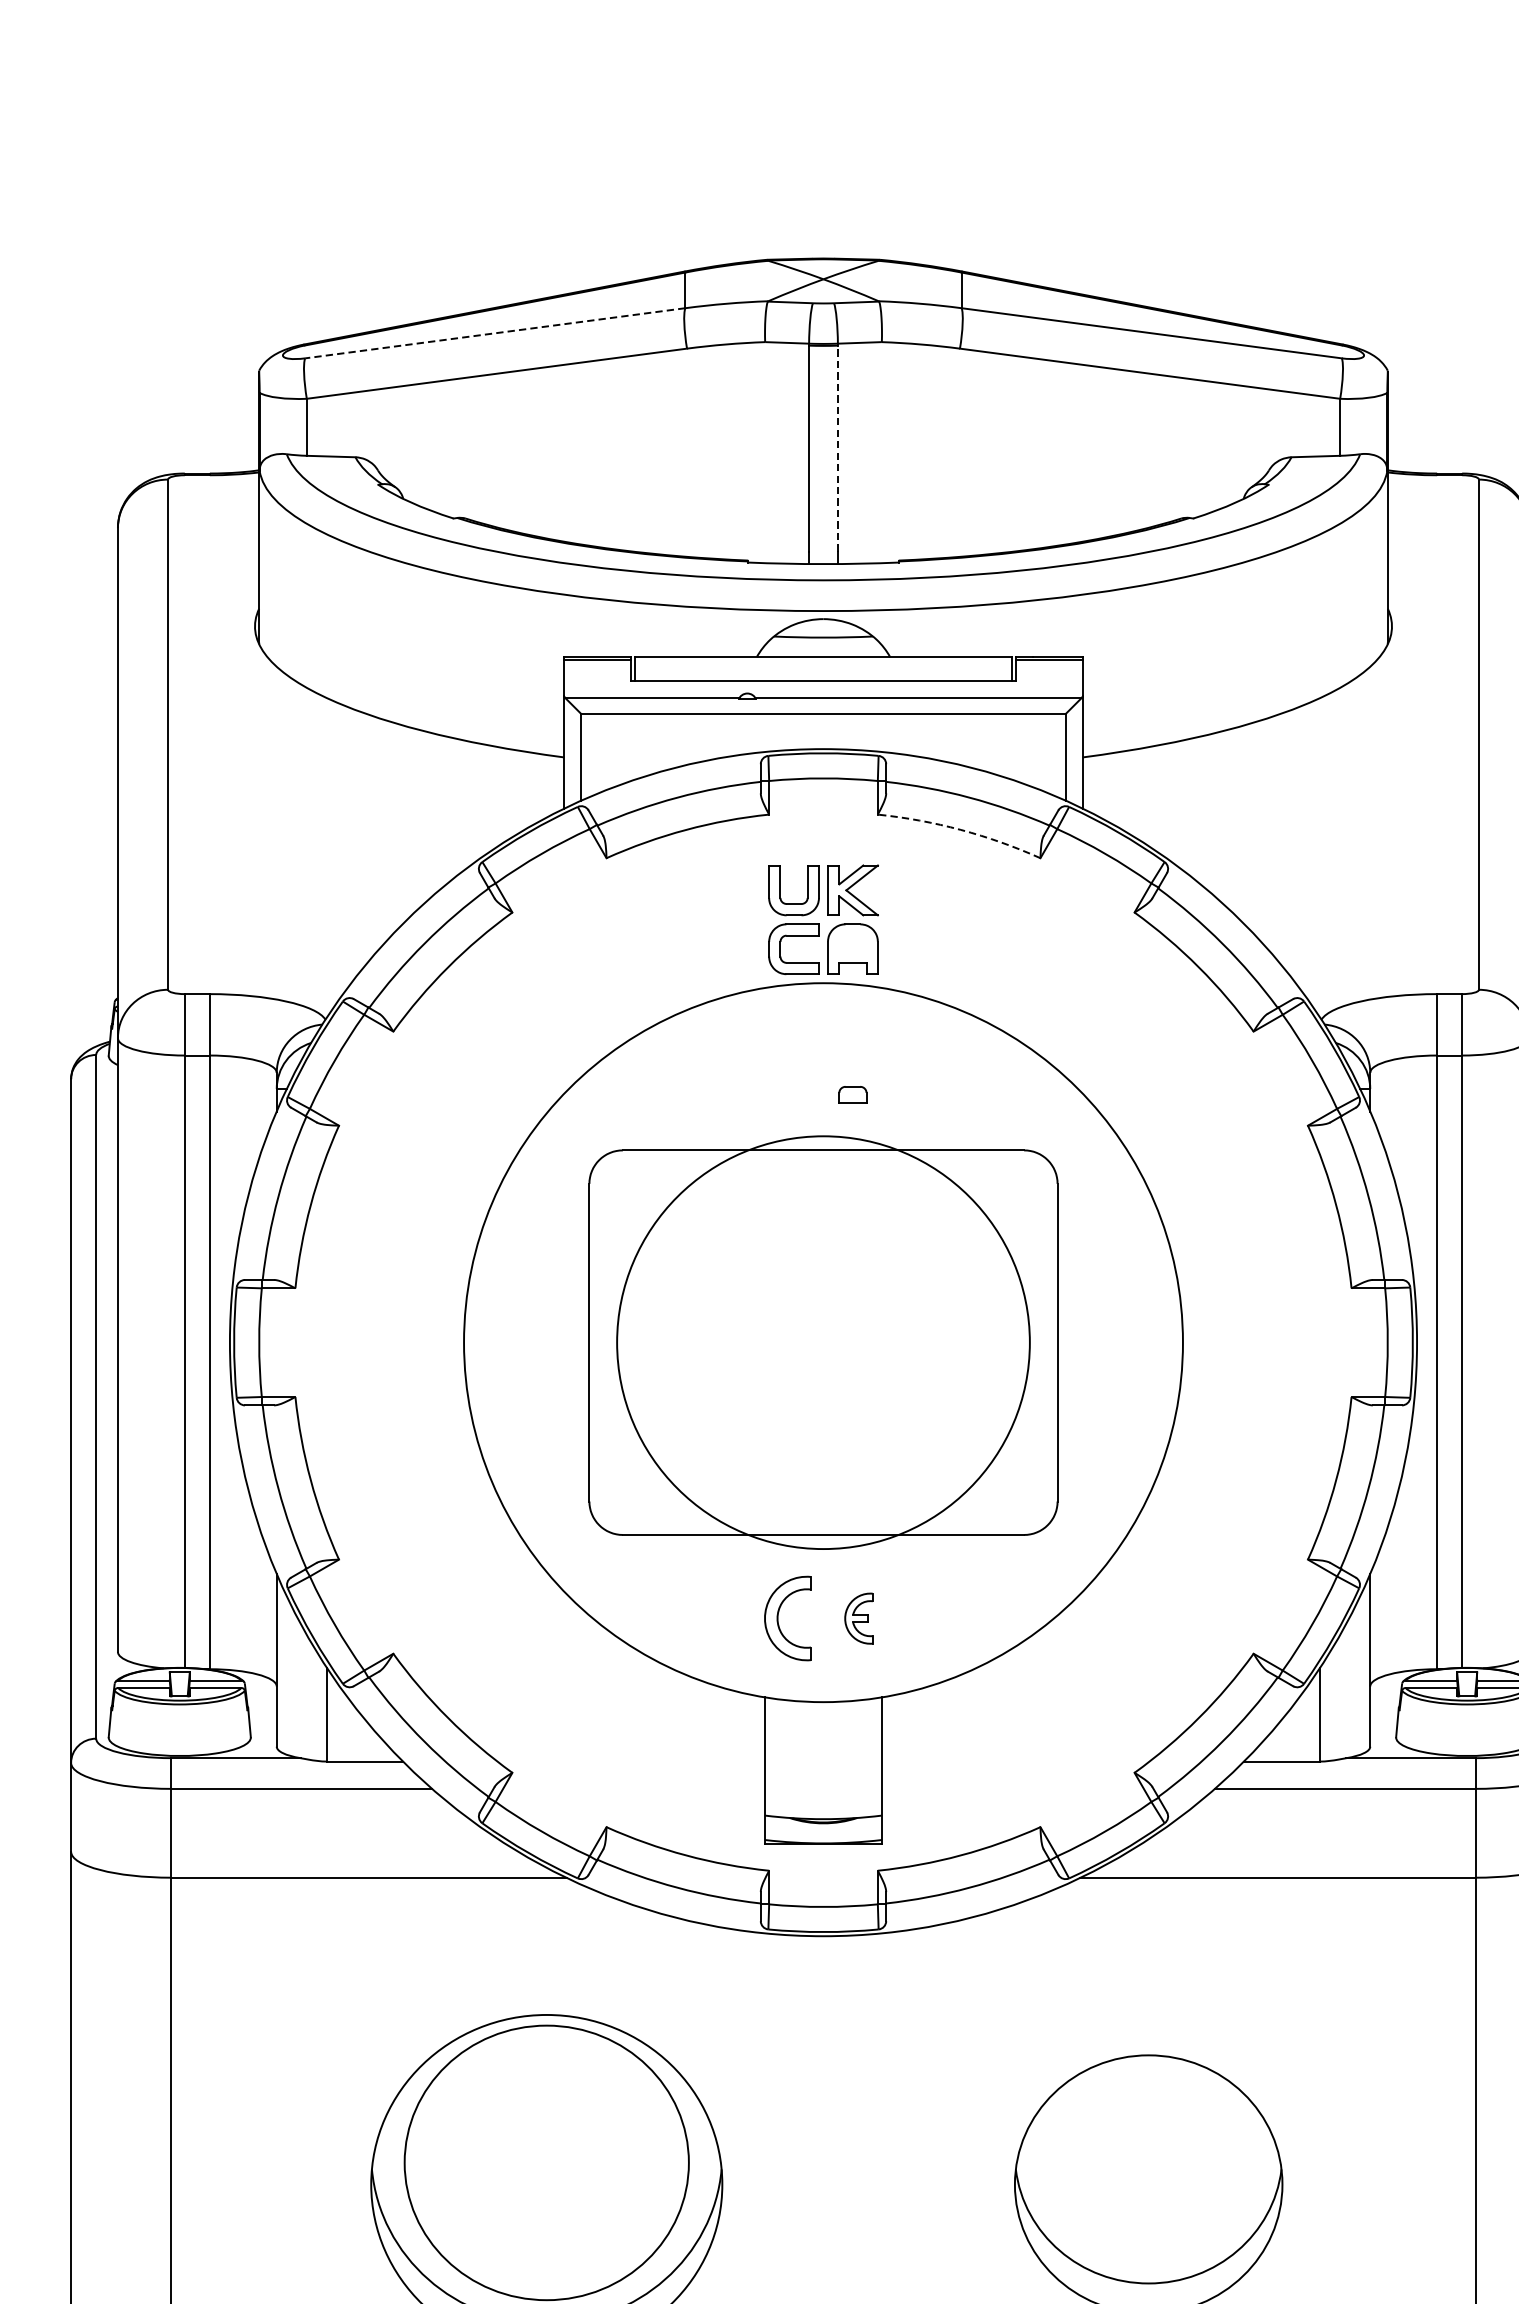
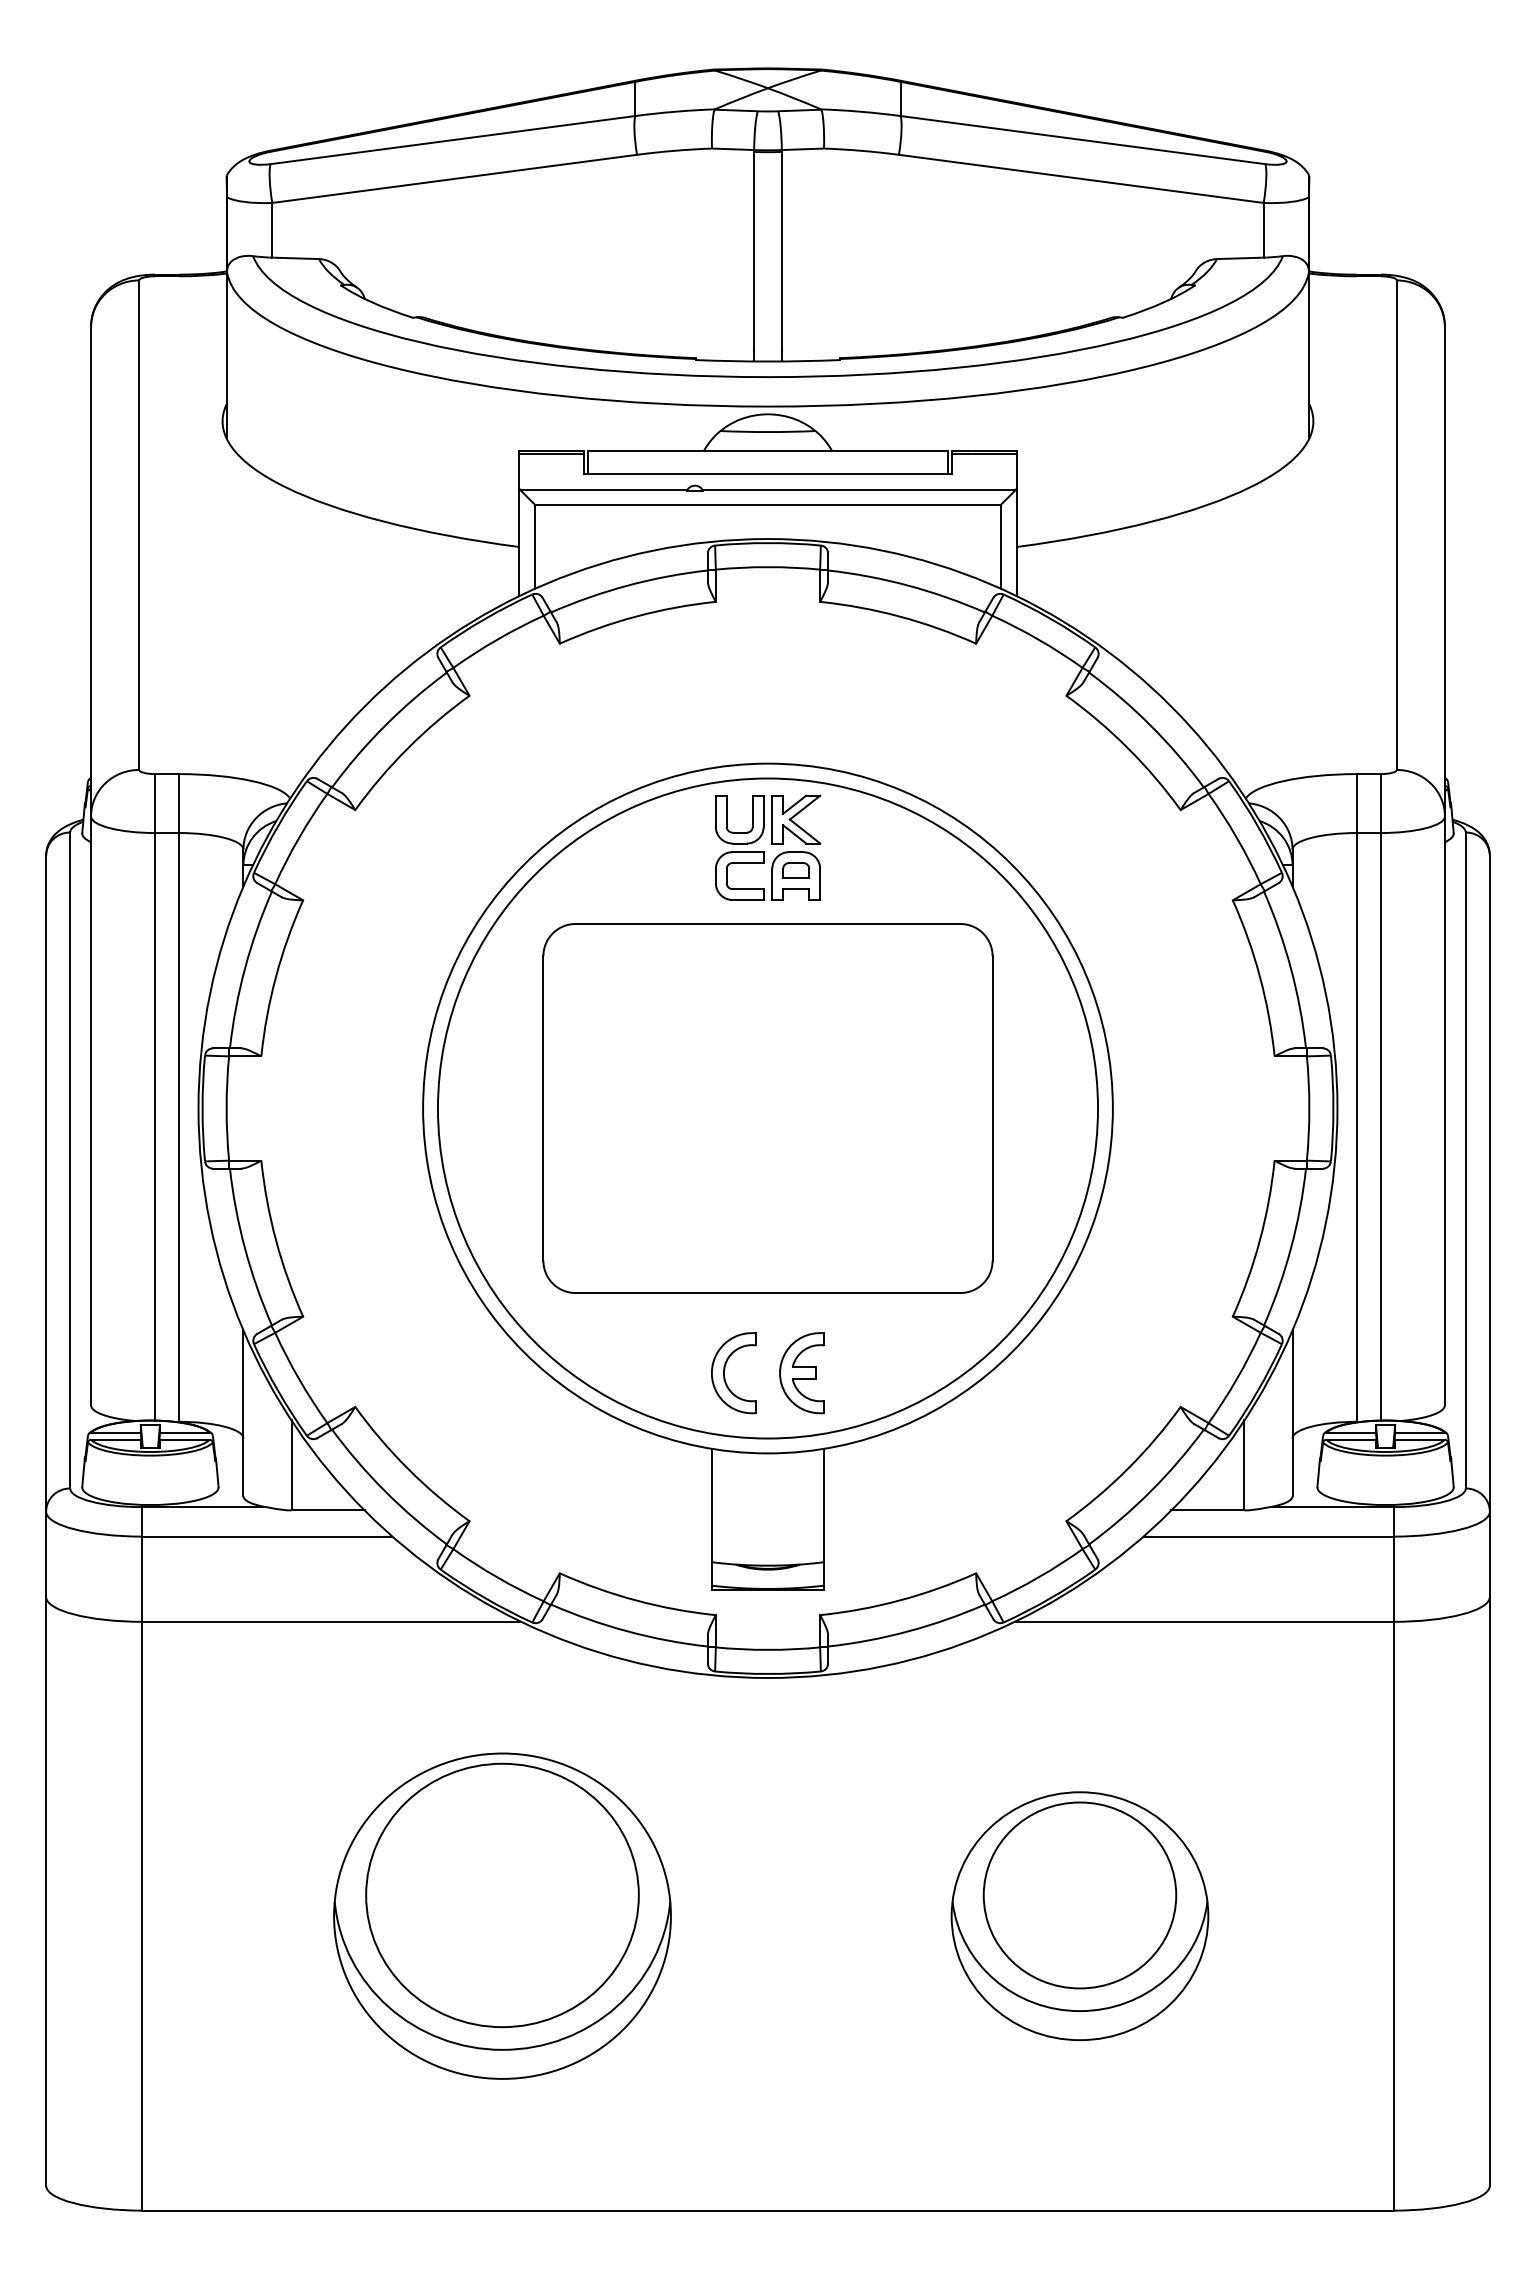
line: (495, 333) -> (453, 140), dashed -> solid
line: (837, 448) -> (781, 250), dashed -> solid
arc: (960, 829) -> (899, 616), dashed -> solid
part: (824, 919) -> (768, 847), moved
circle: (822, 1342) -> (767, 1108), size x1.67
part: (858, 1618) -> (801, 1373), size x1.67
part: (1148, 2162) -> (1079, 1895), added

